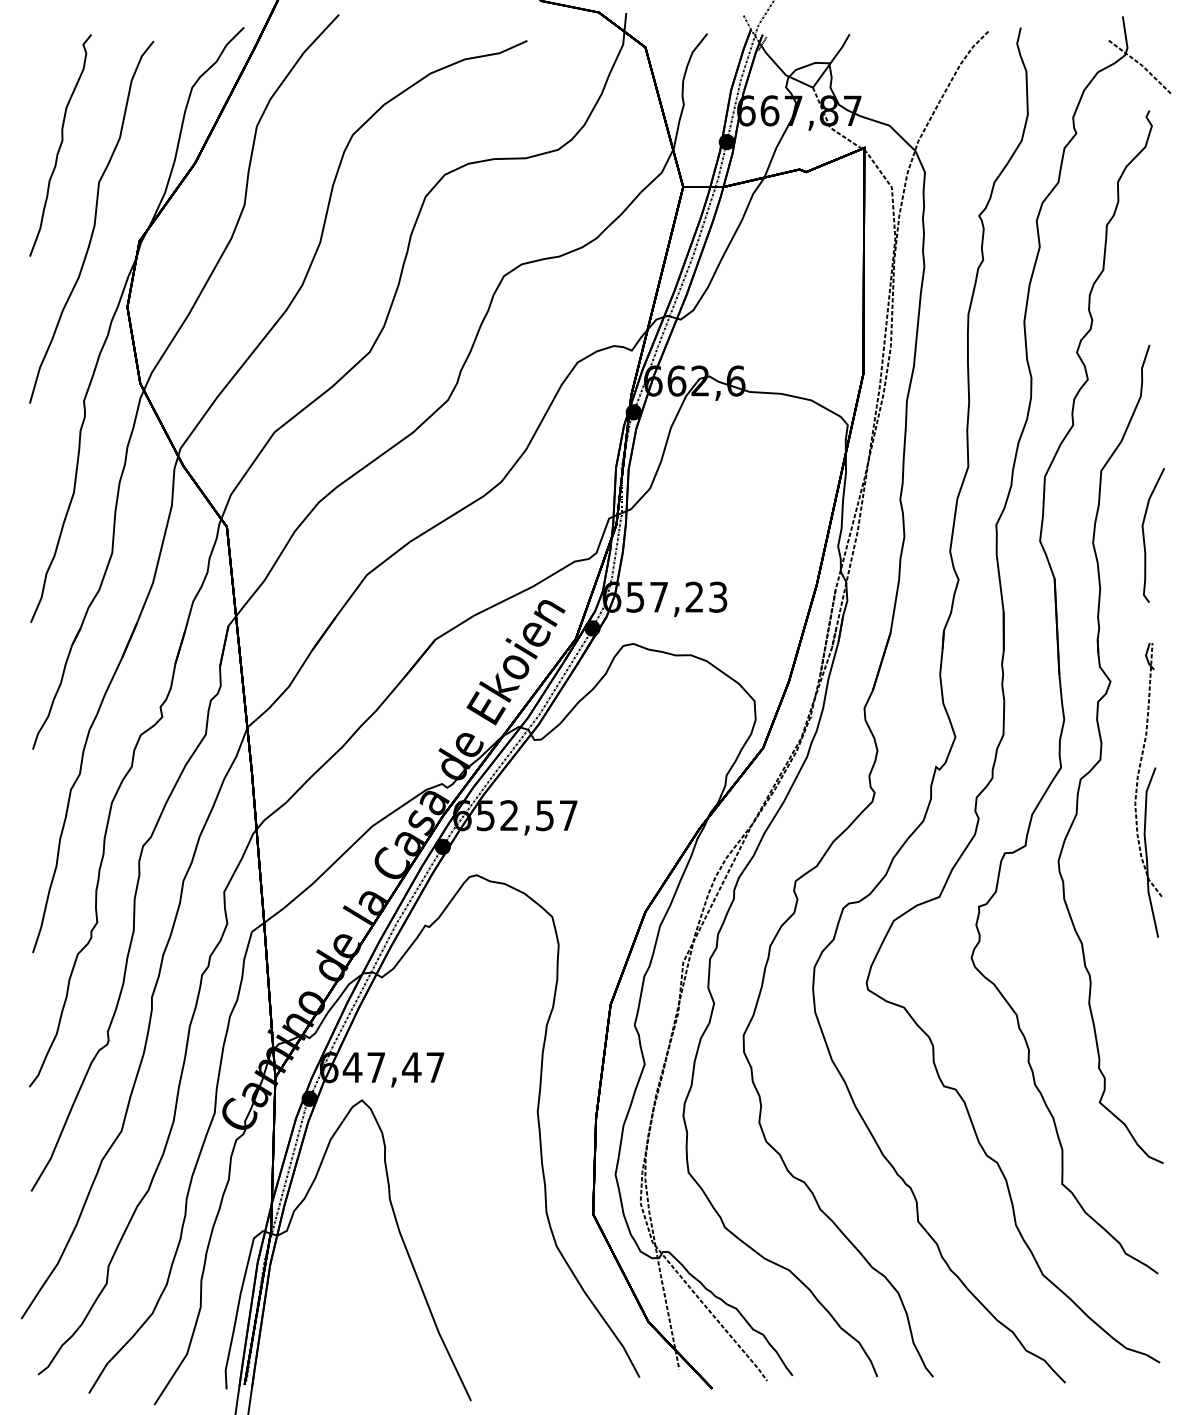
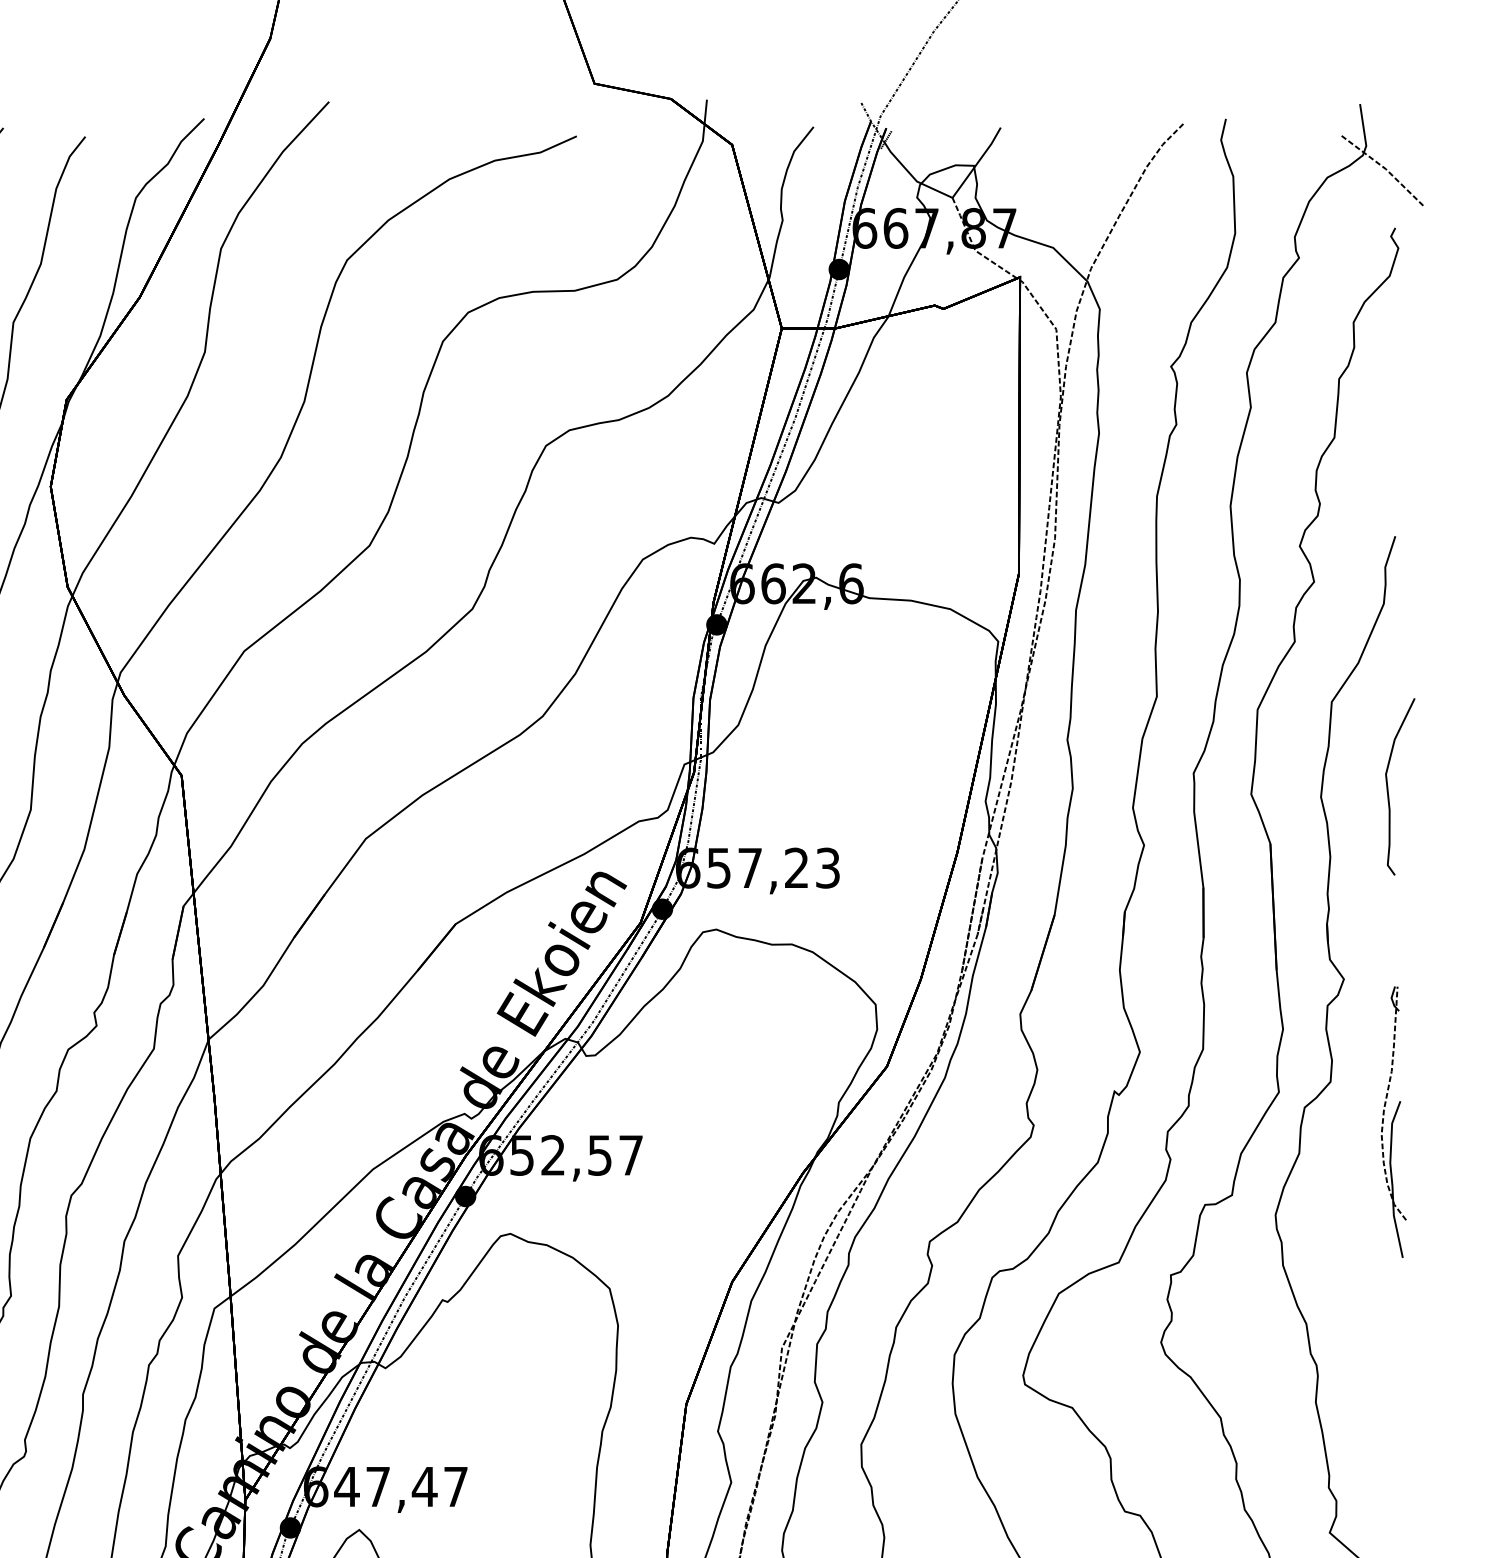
part: (1148, 790) -> (1393, 1122), size x0.7

